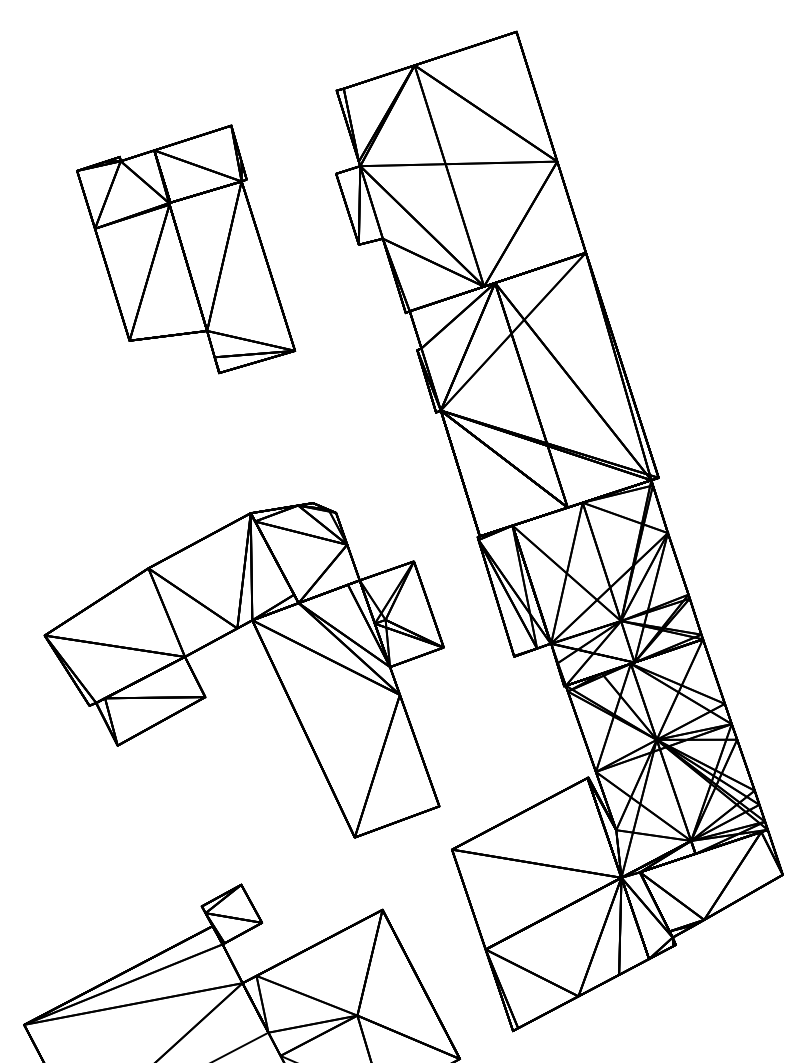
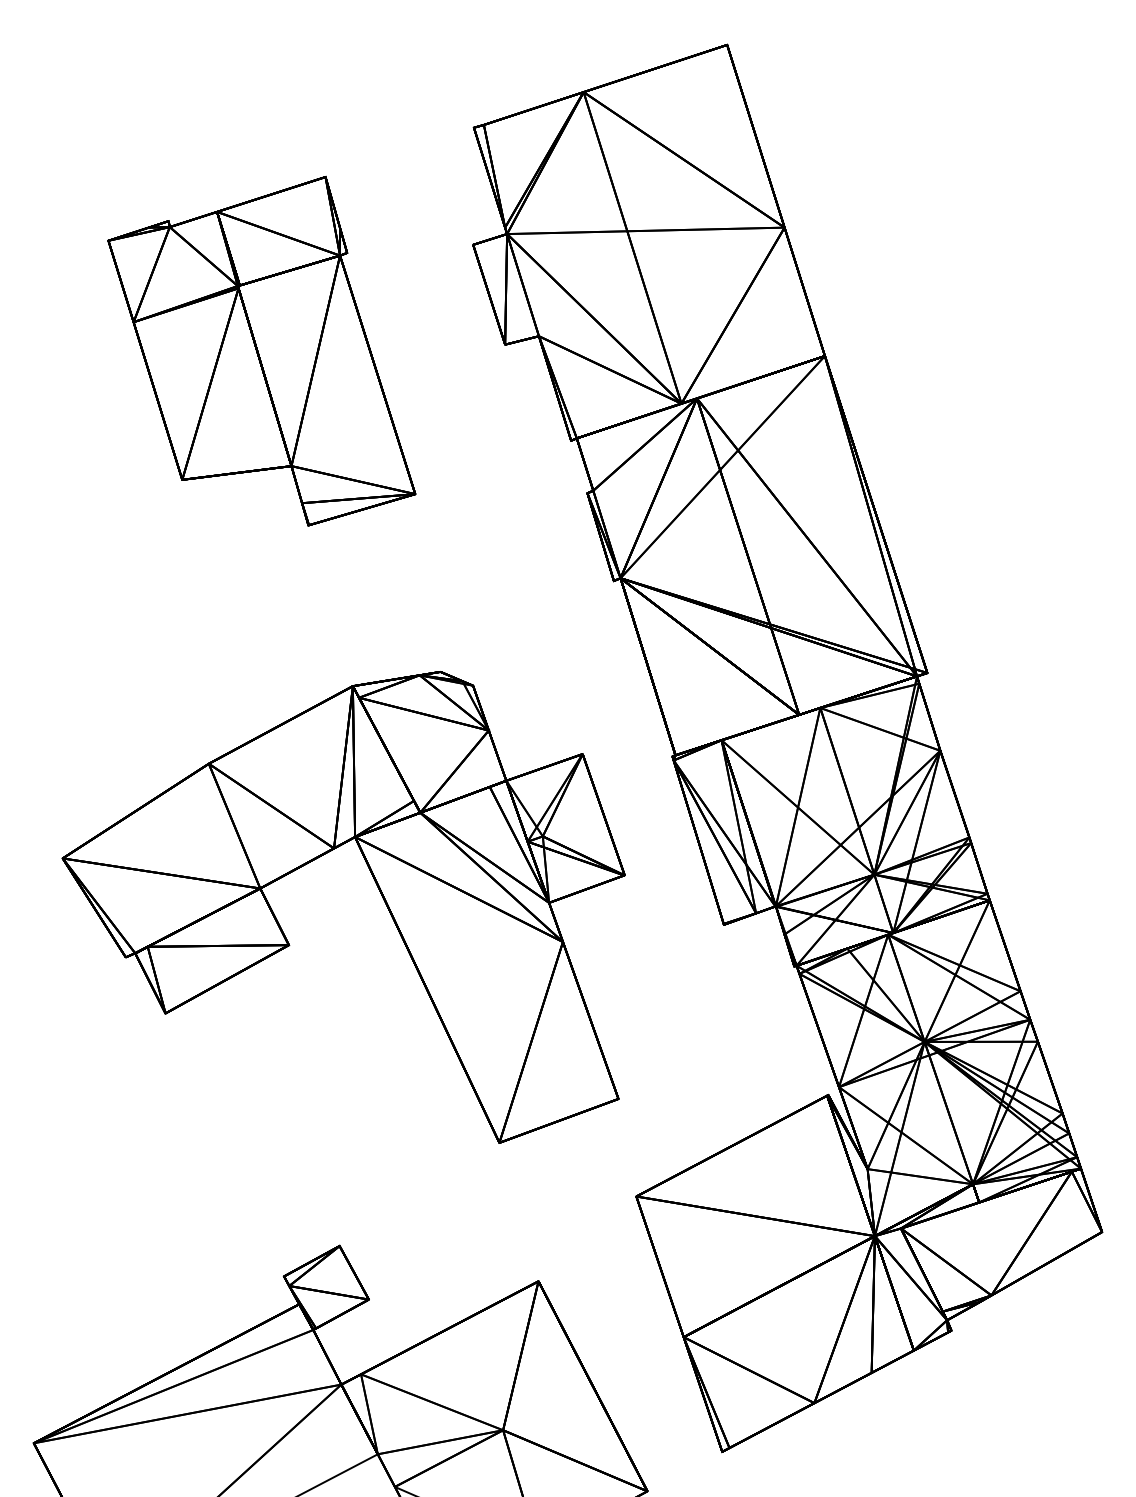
part: (268, 657) -> (377, 889), moved

